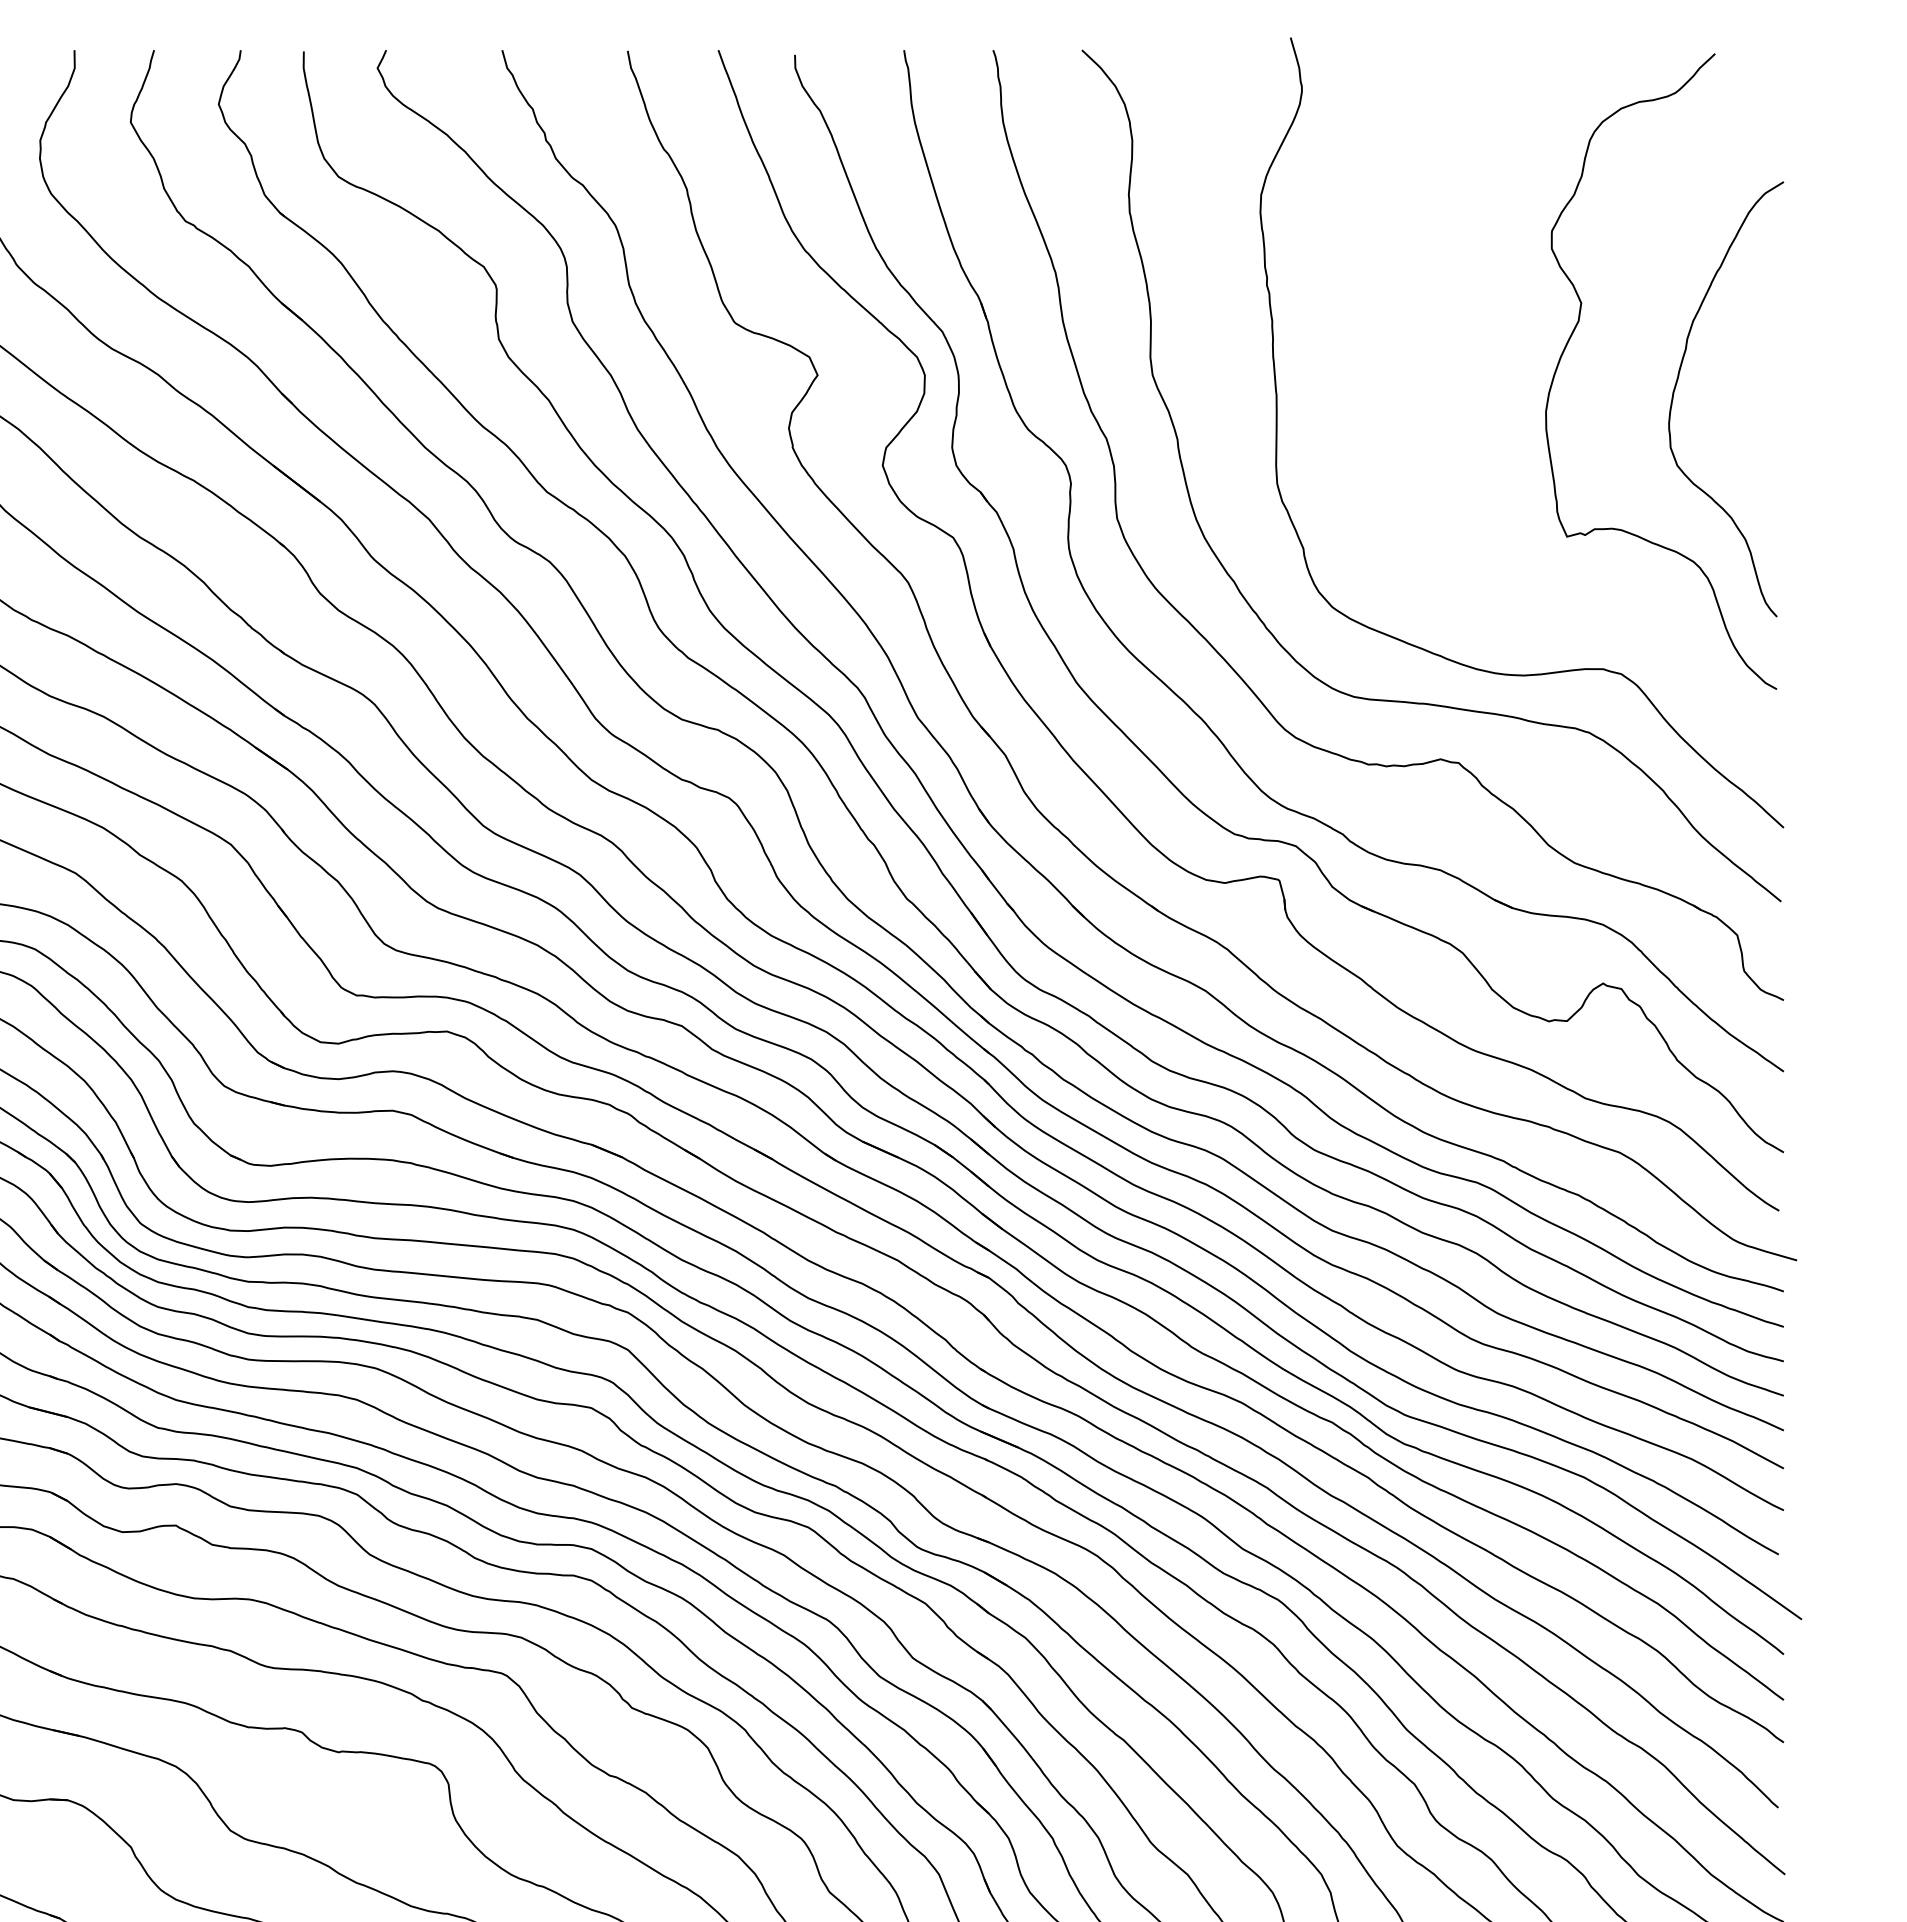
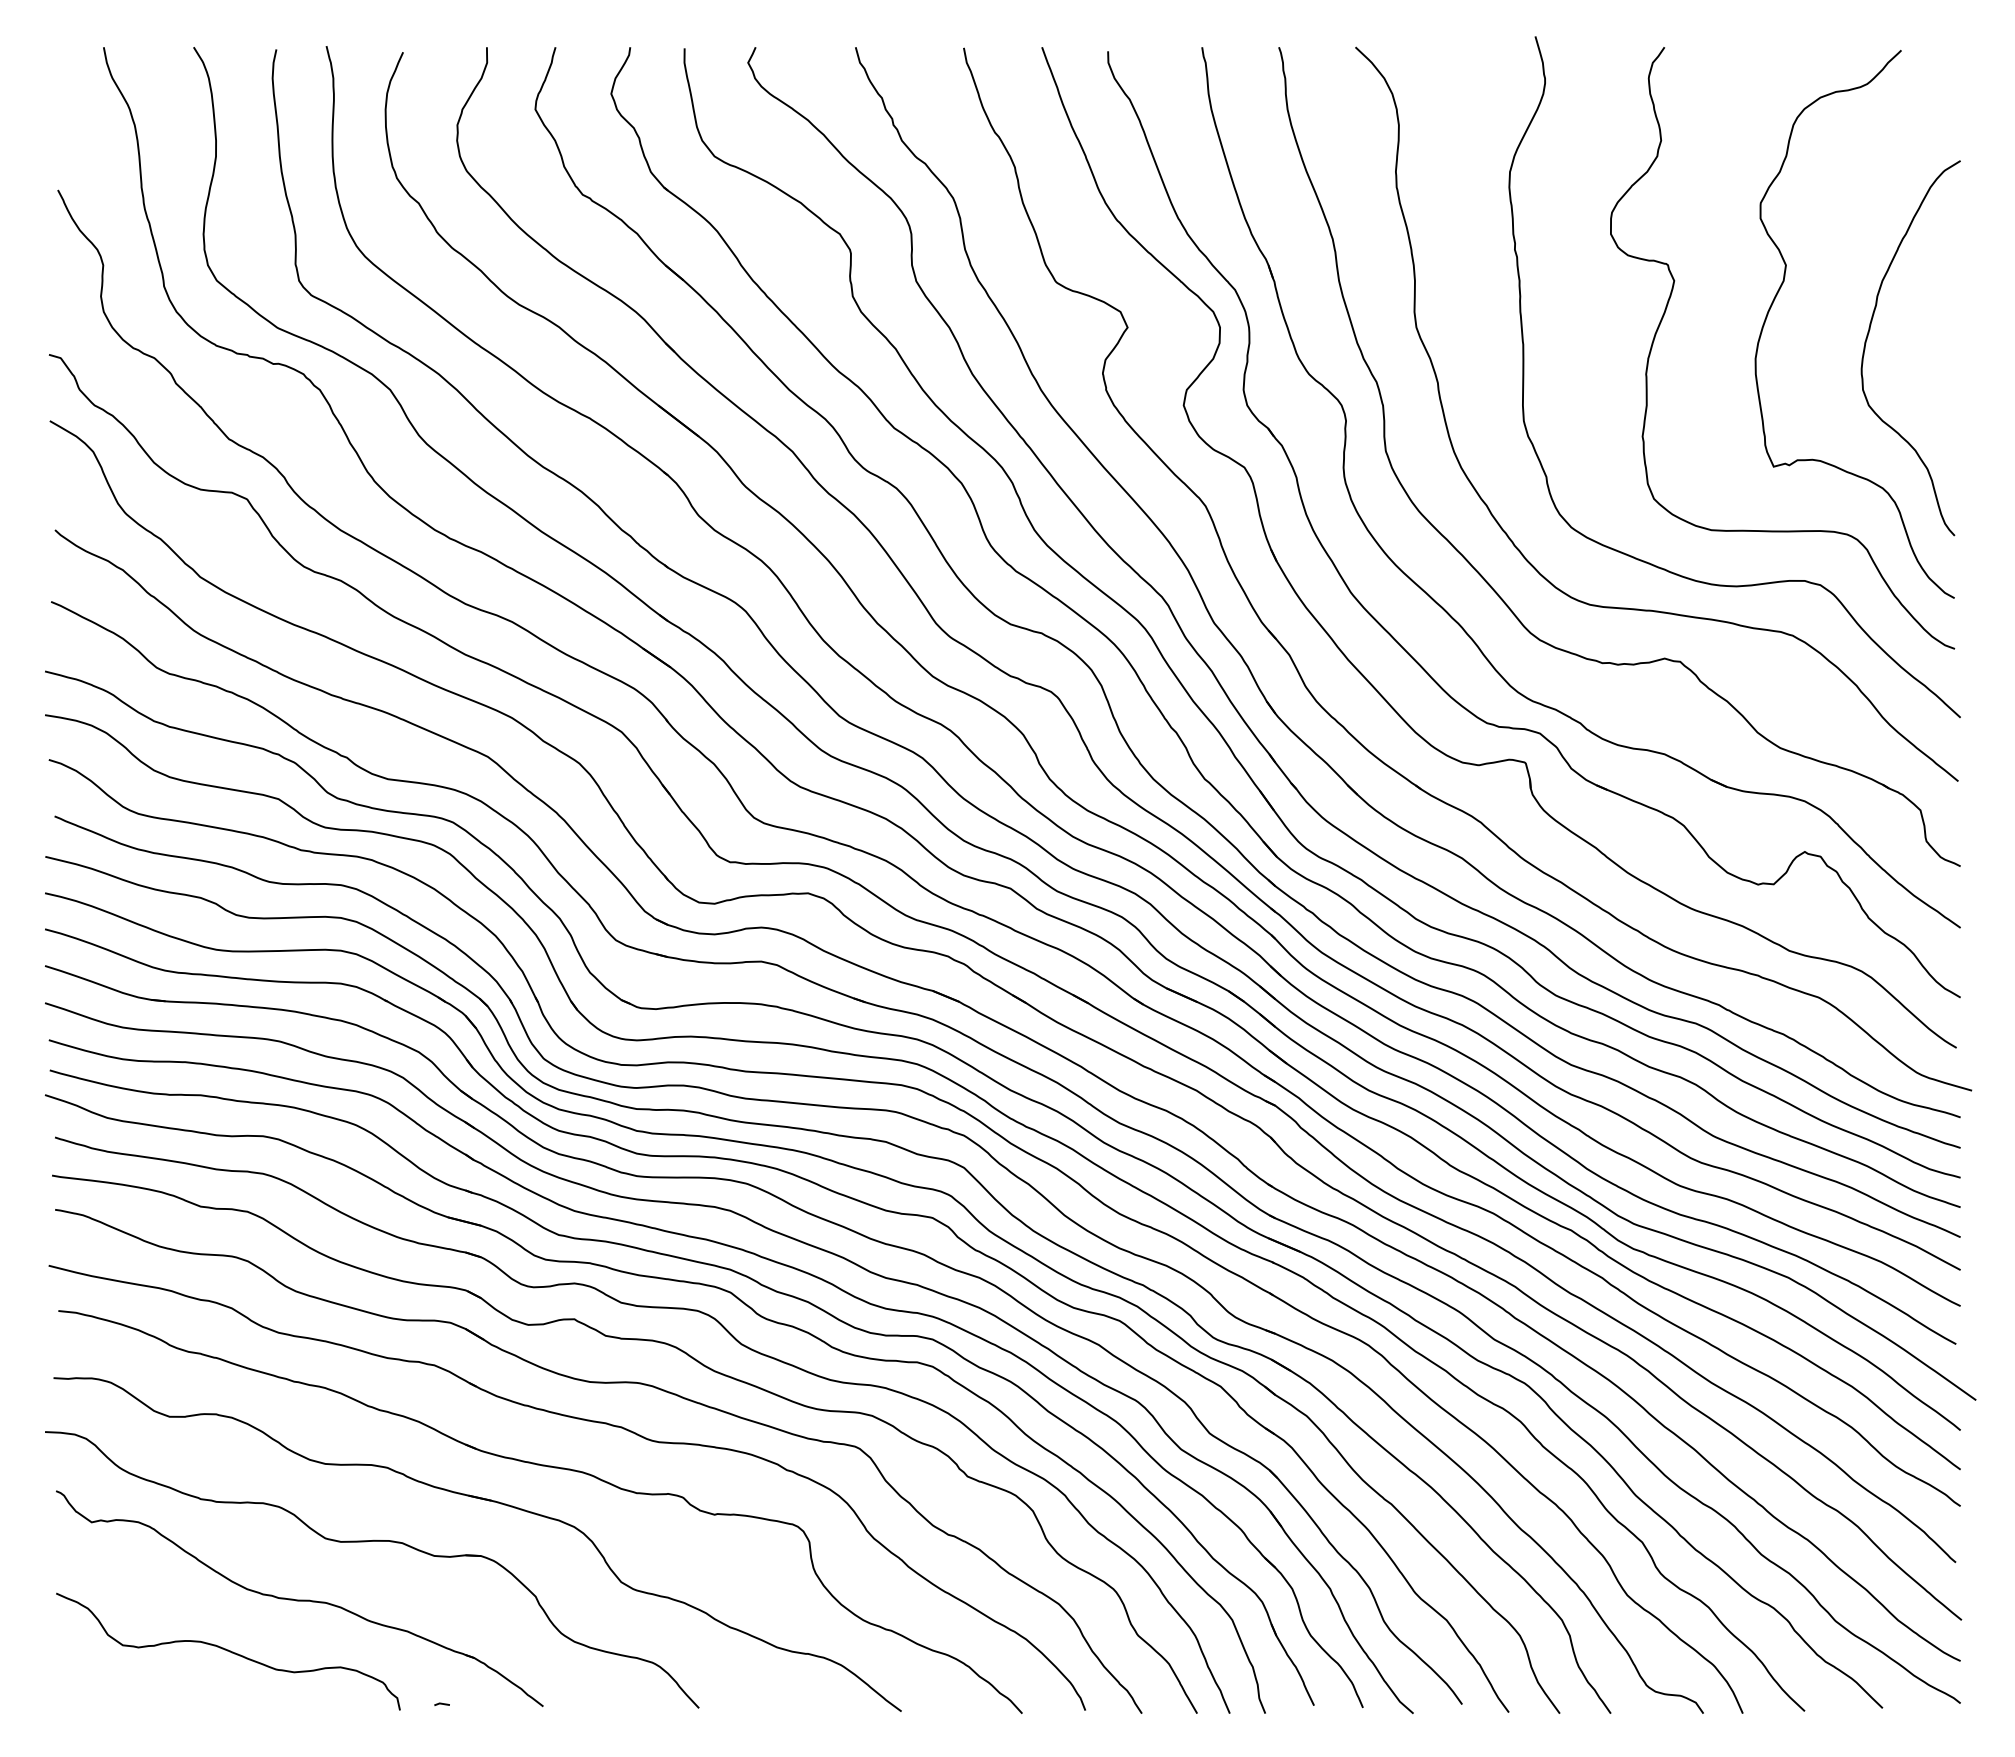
curve: (1442, 355) -> (1666, 310), added

